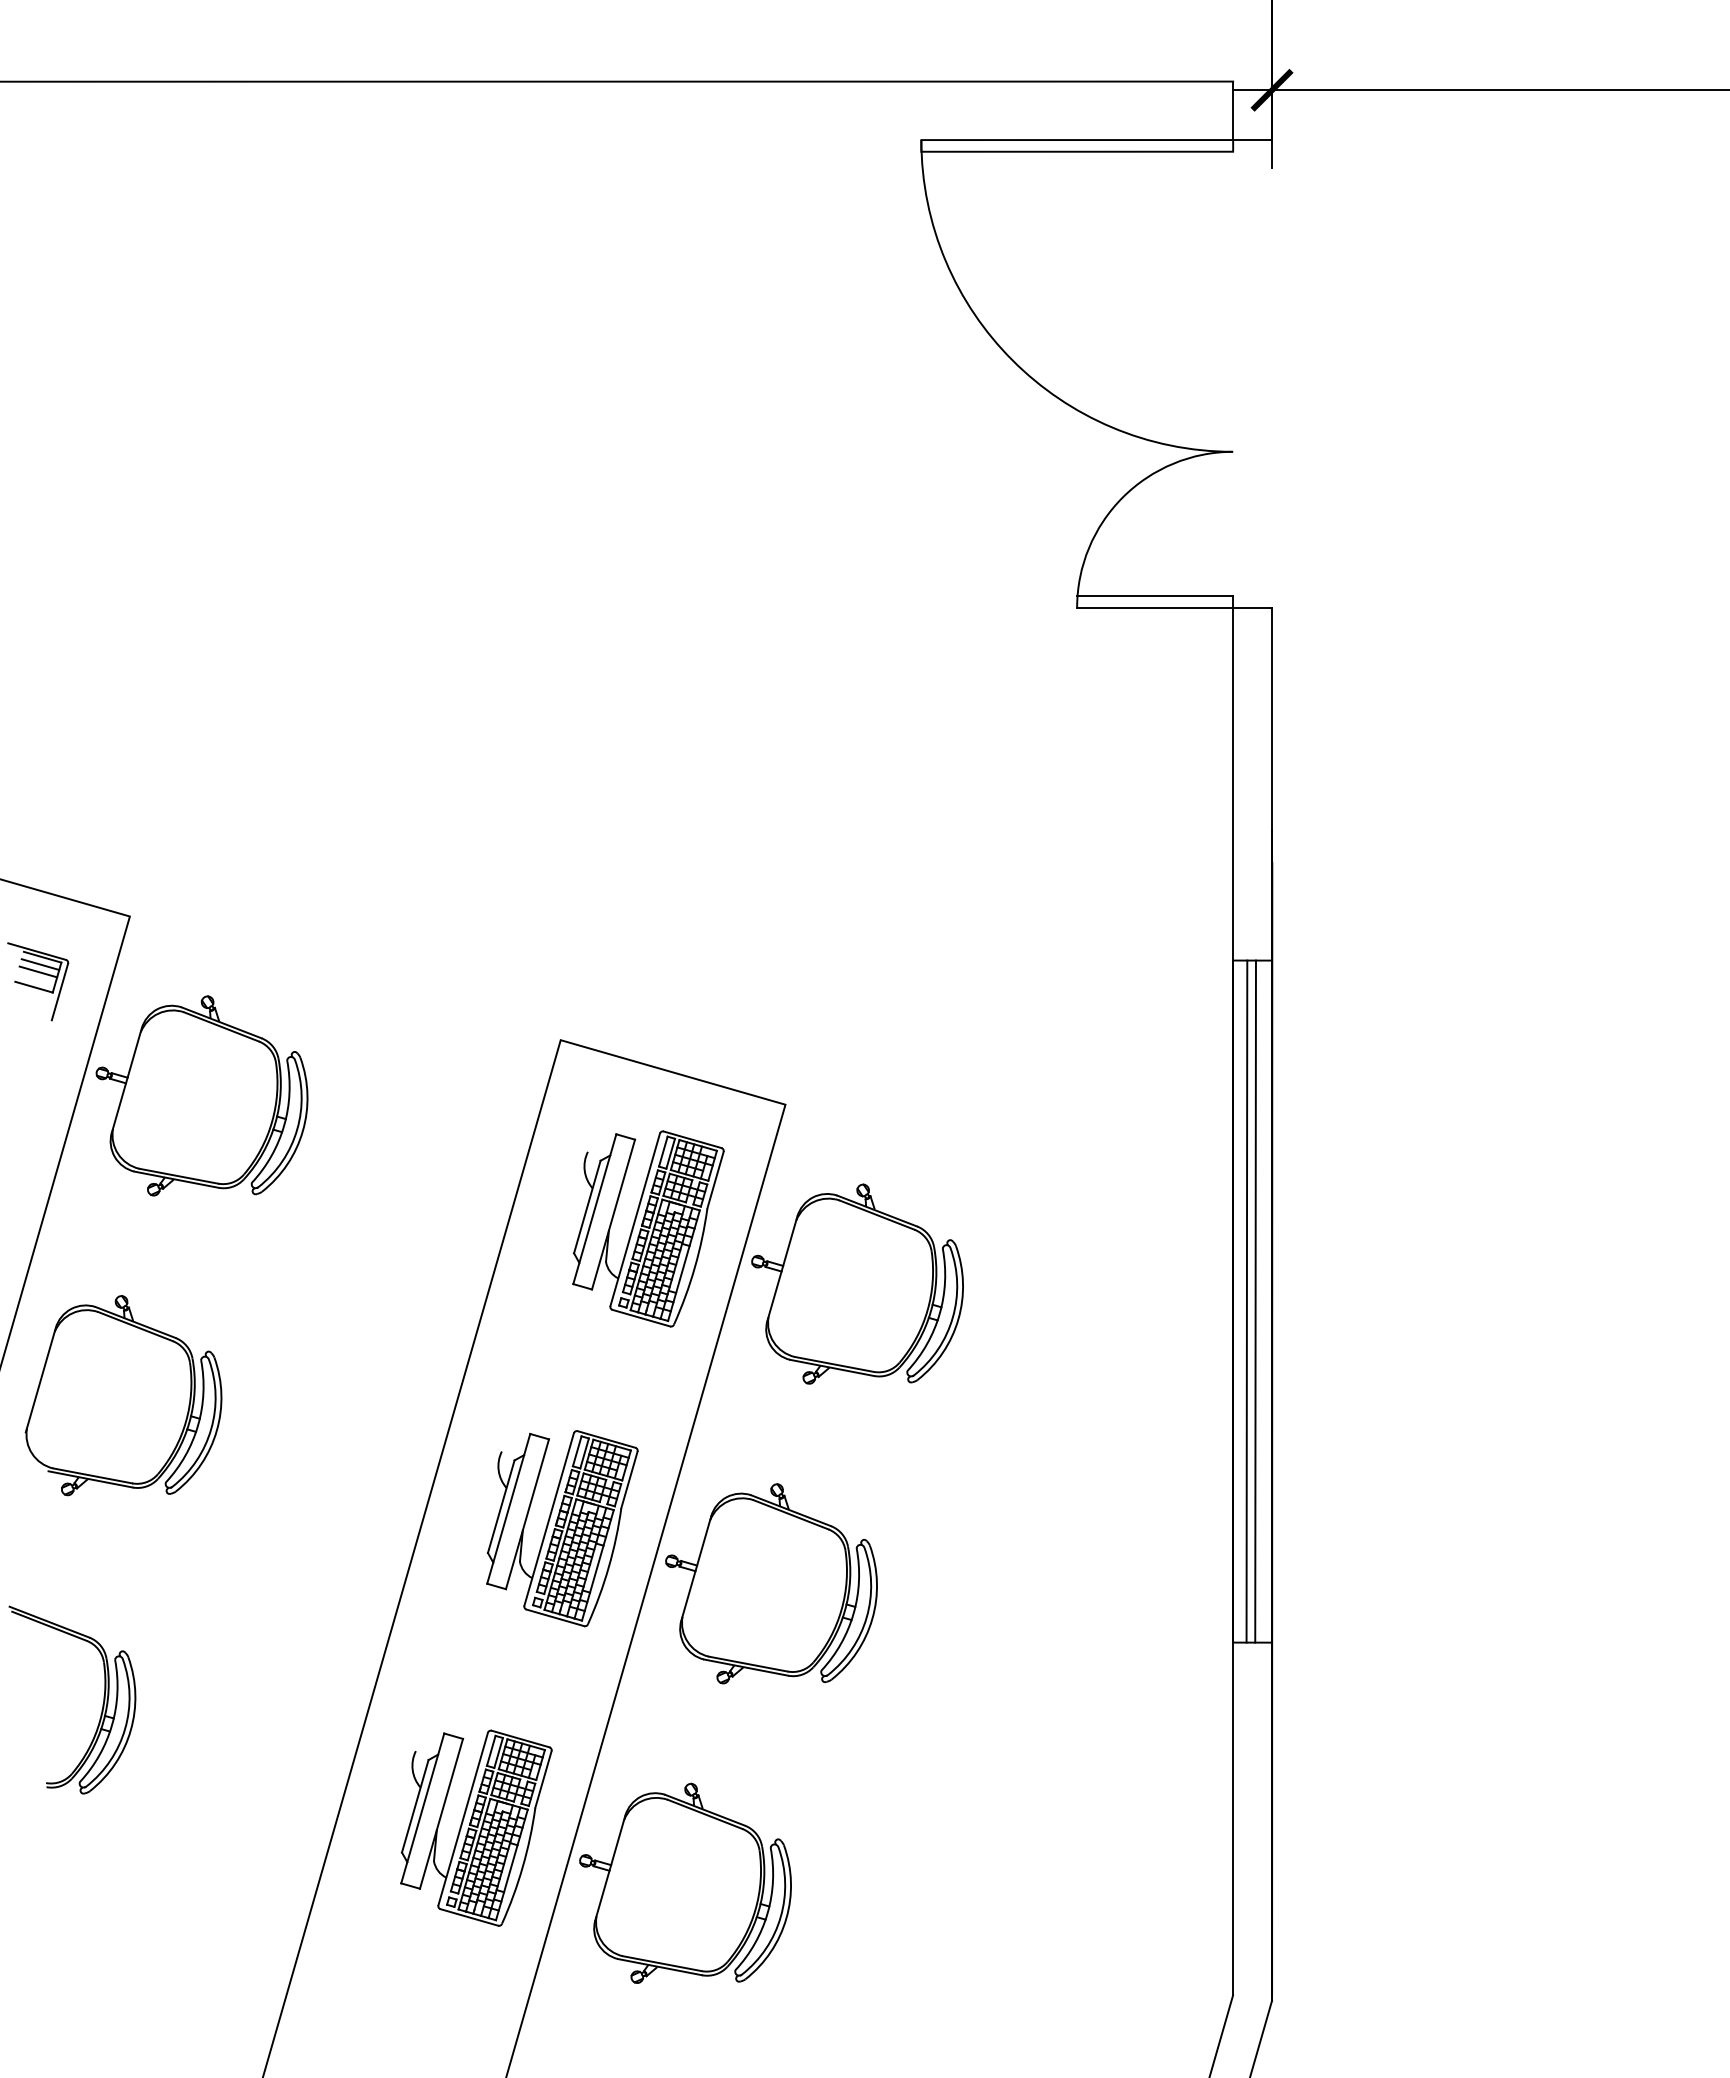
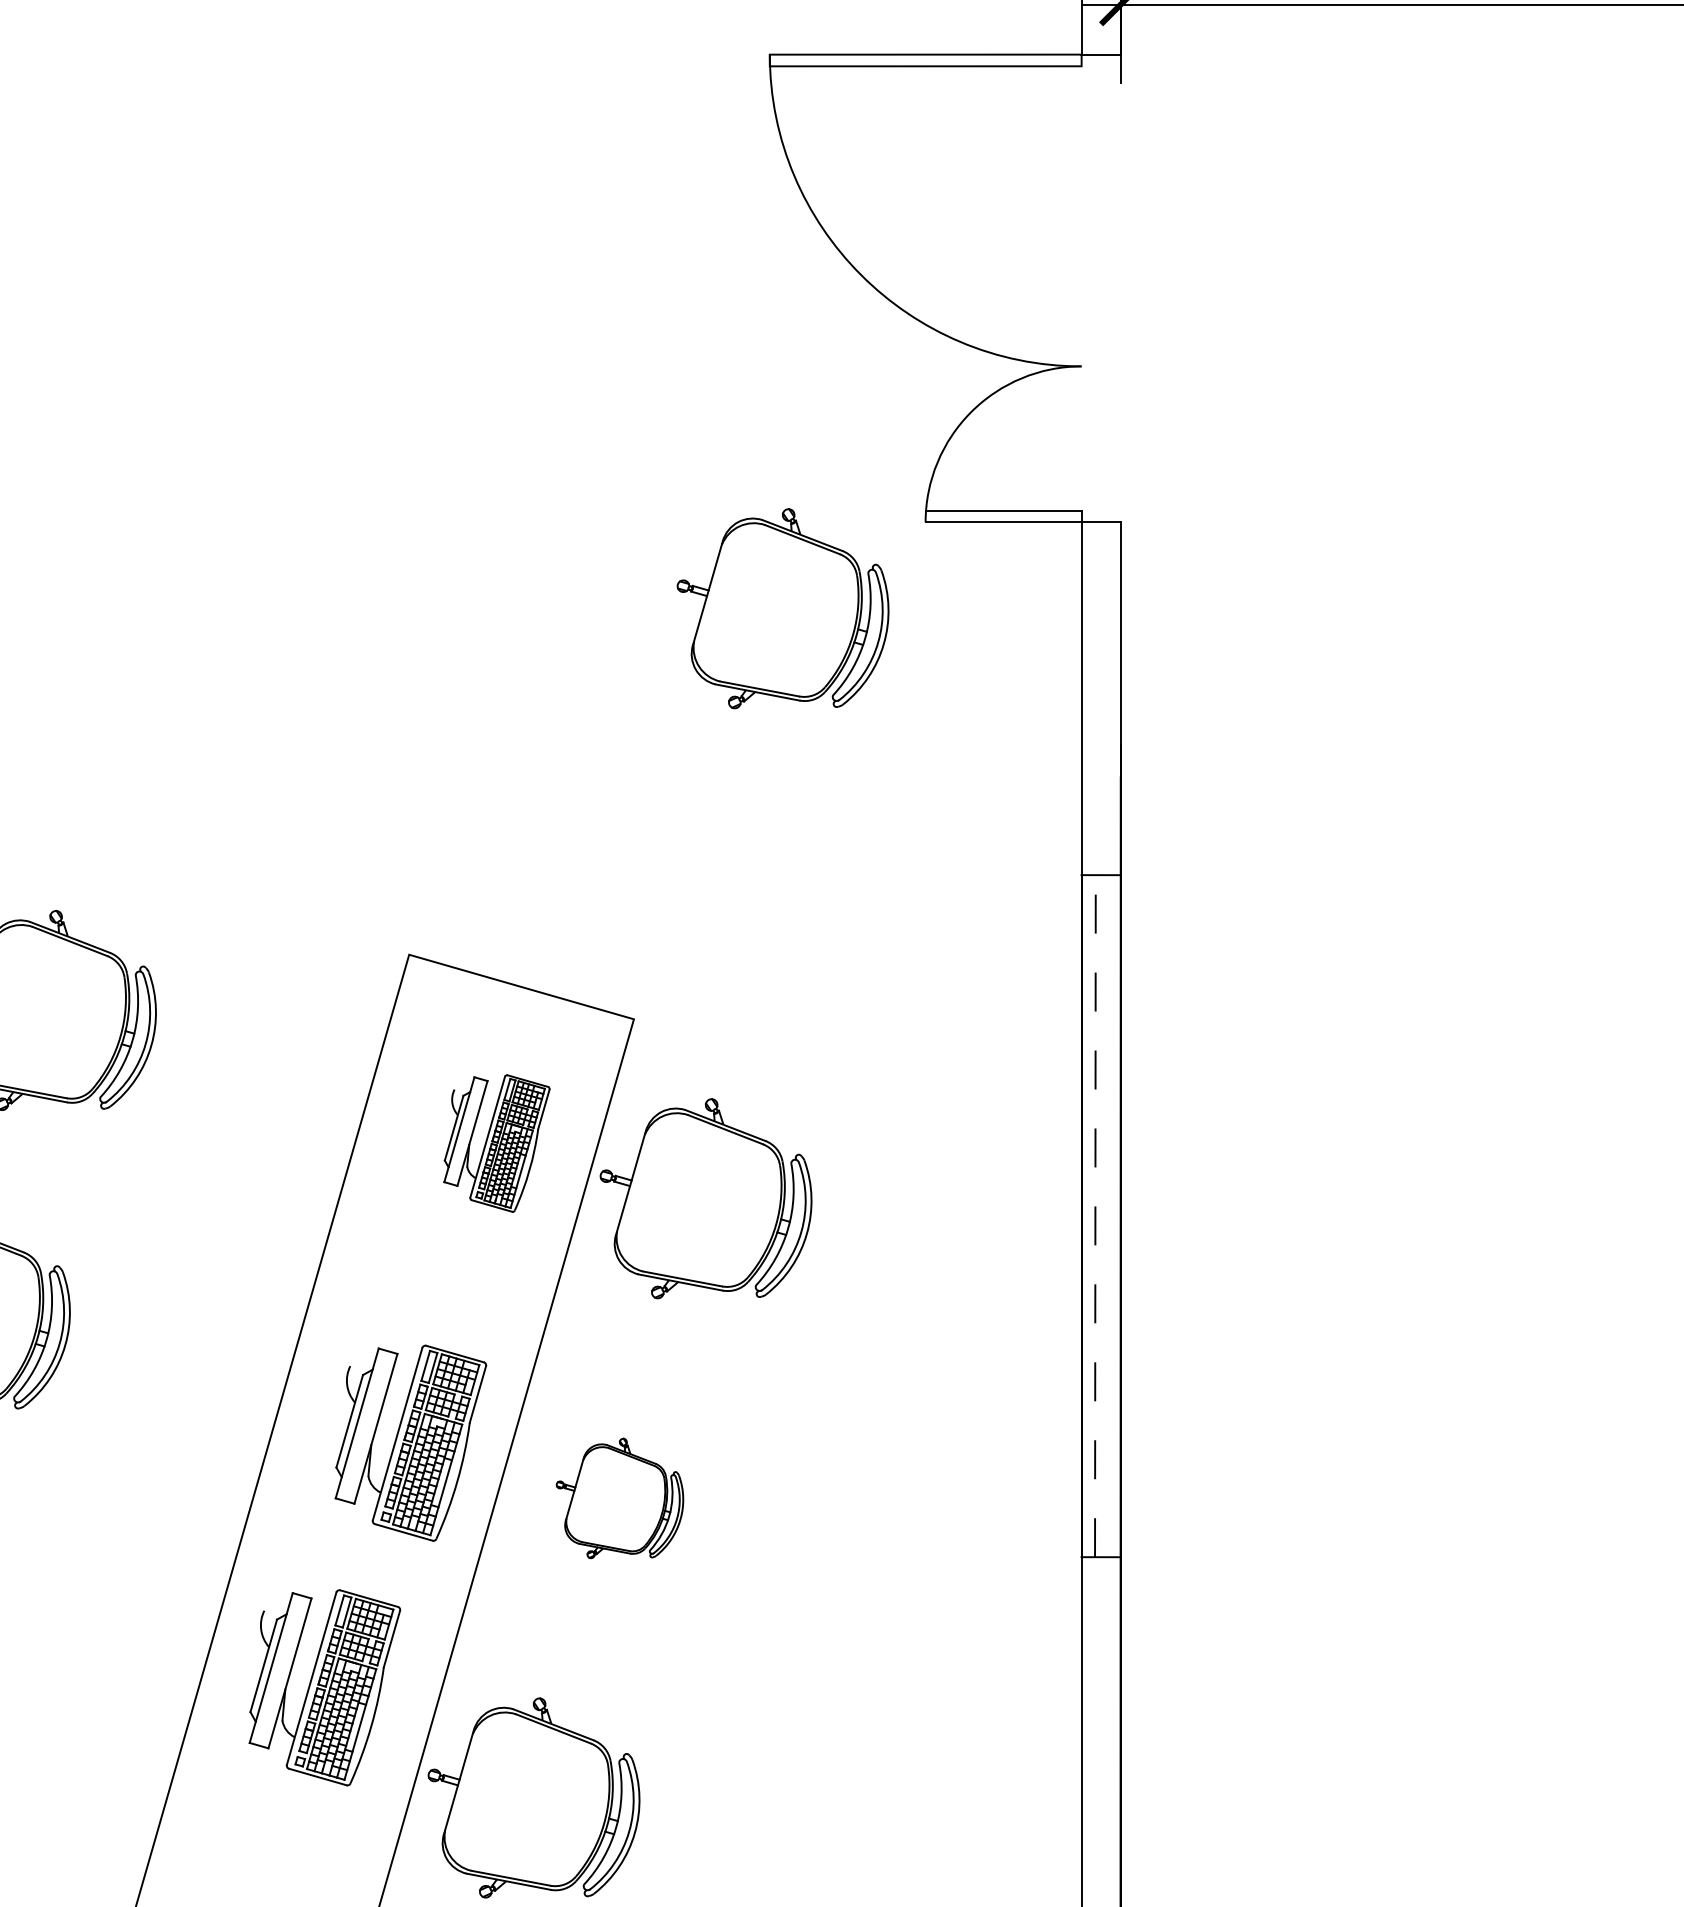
part: (934, 693) -> (782, 608), added
part: (648, 1228) -> (496, 1143), size x0.7
line: (1246, 1301) -> (1094, 1216), solid -> dashed
line: (1255, 1301) -> (1103, 1216), removed
part: (771, 1583) -> (619, 1498), size x0.6
part: (476, 1827) -> (324, 1687), moved

